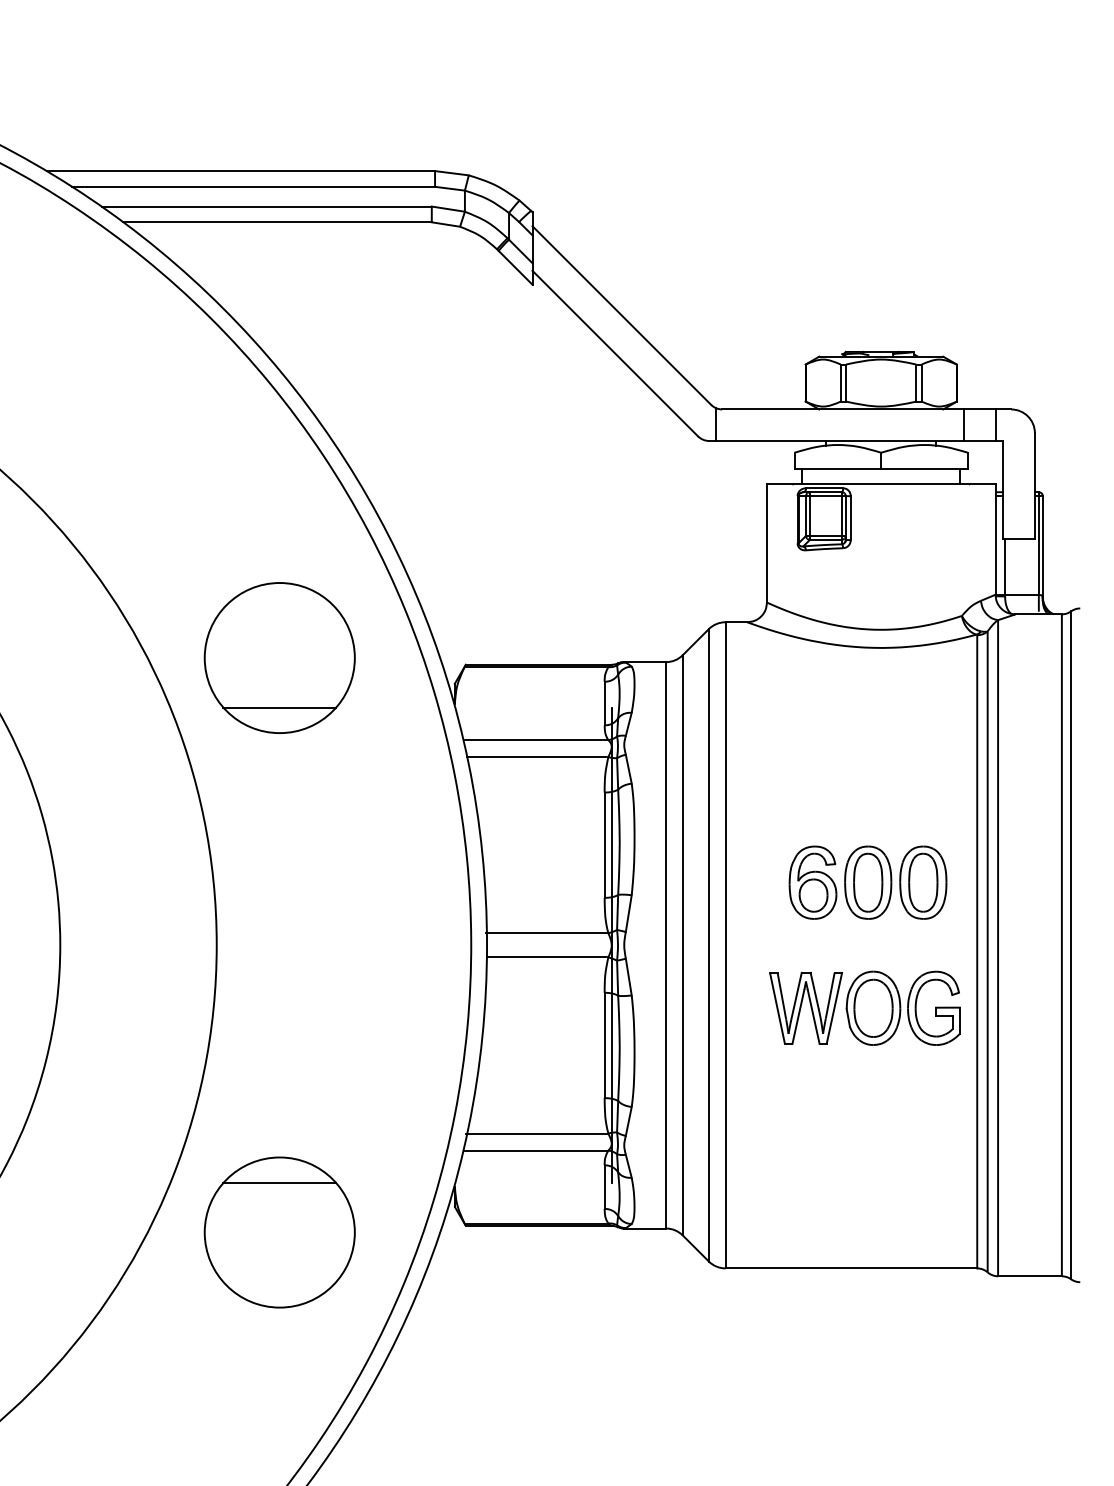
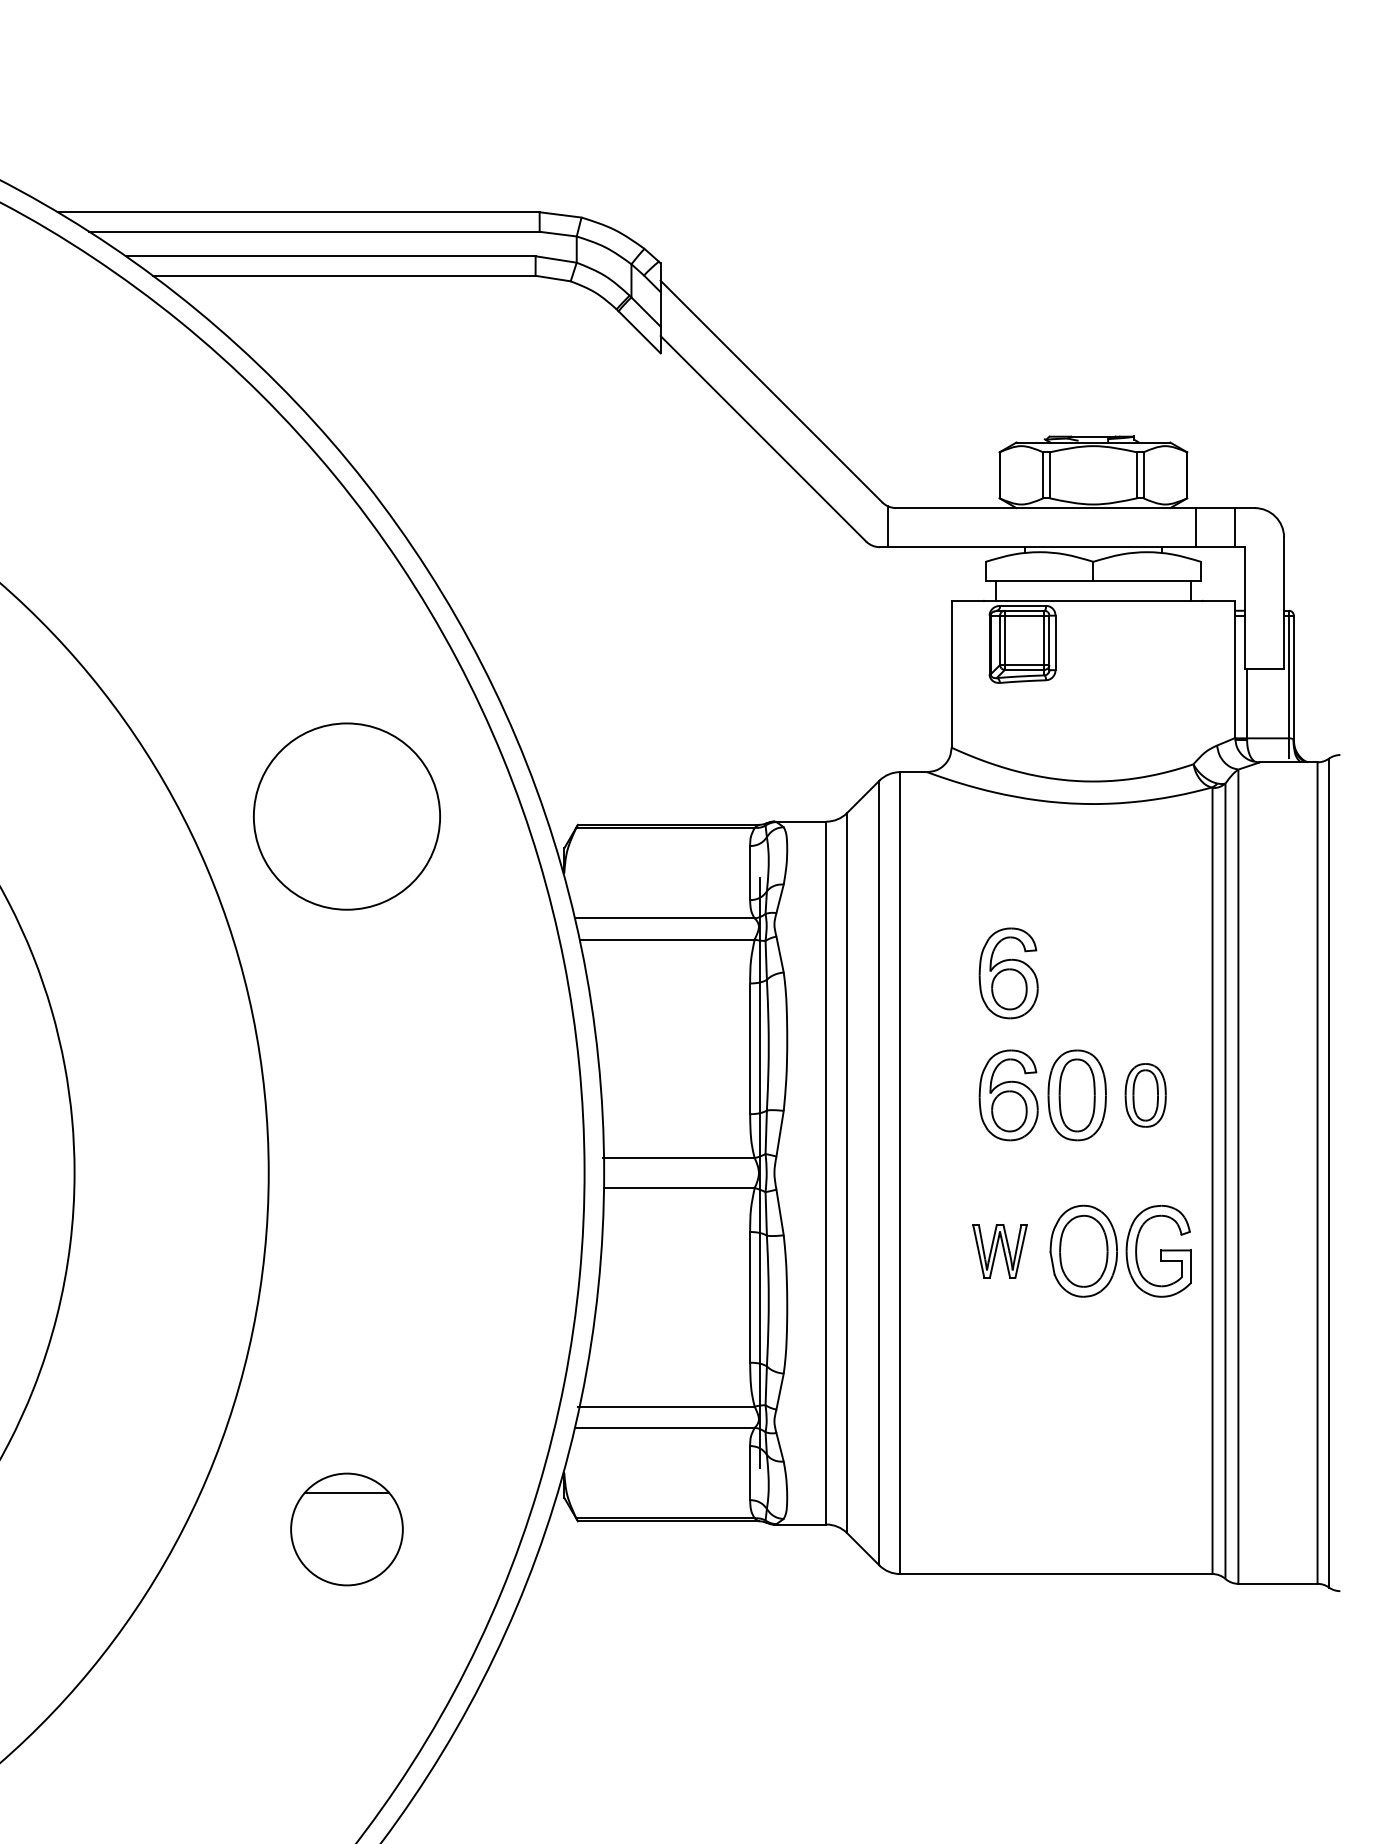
line: (279, 707) -> (346, 878), removed
part: (812, 784) -> (1008, 973), added
part: (923, 882) -> (1145, 1095), size x0.7
part: (805, 1008) -> (999, 1251), size x0.6
part: (279, 1232) -> (346, 1529), size x0.6

